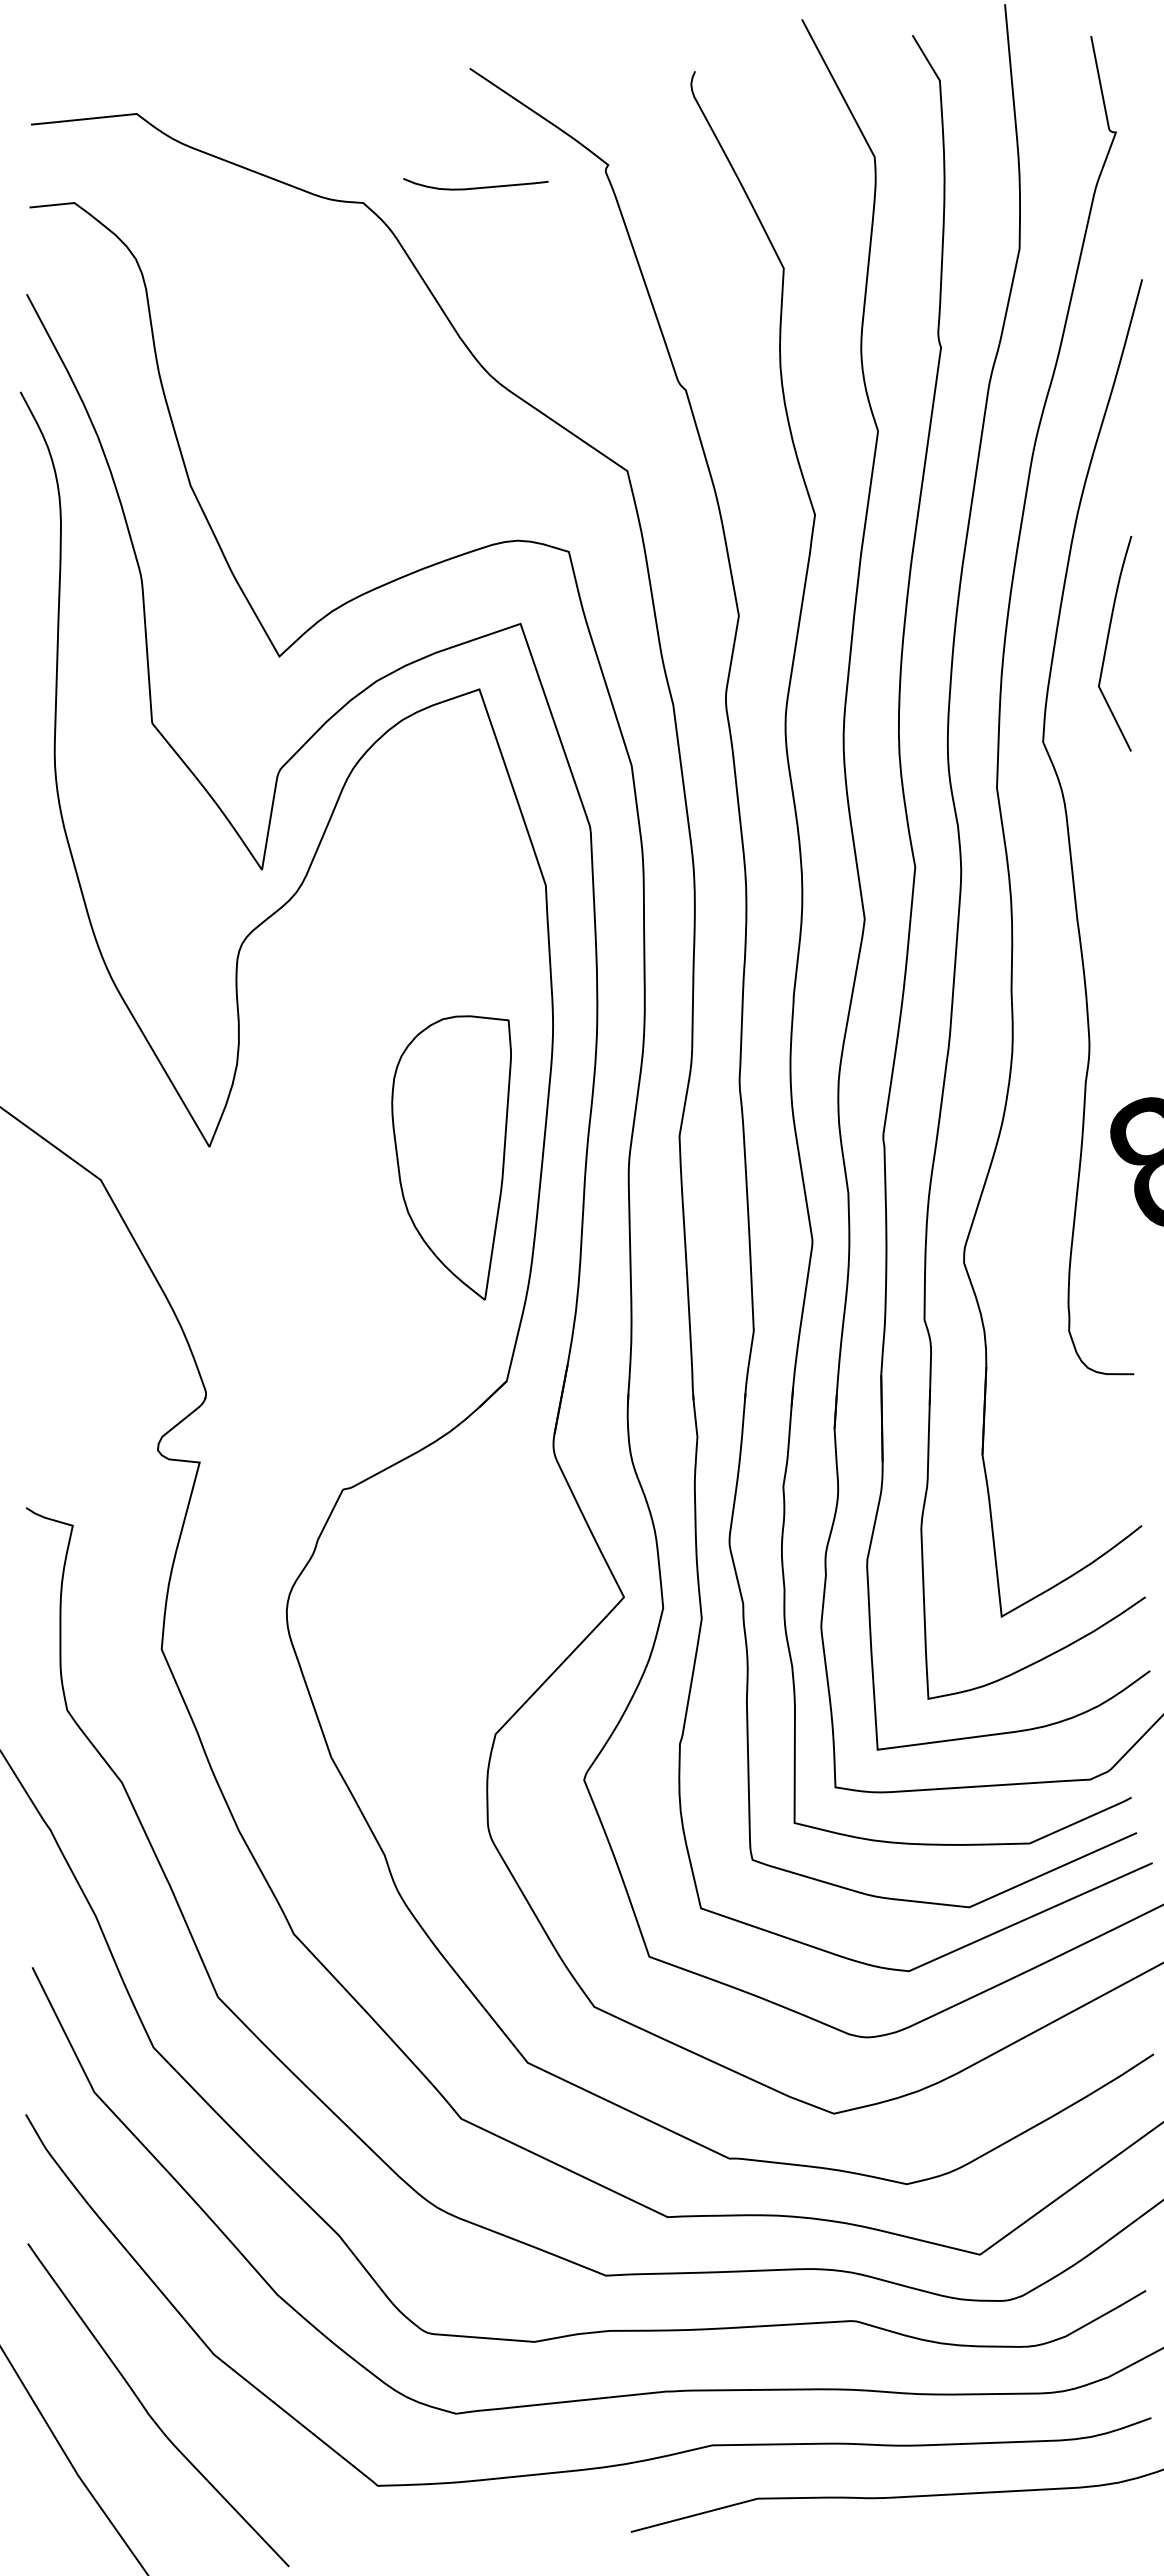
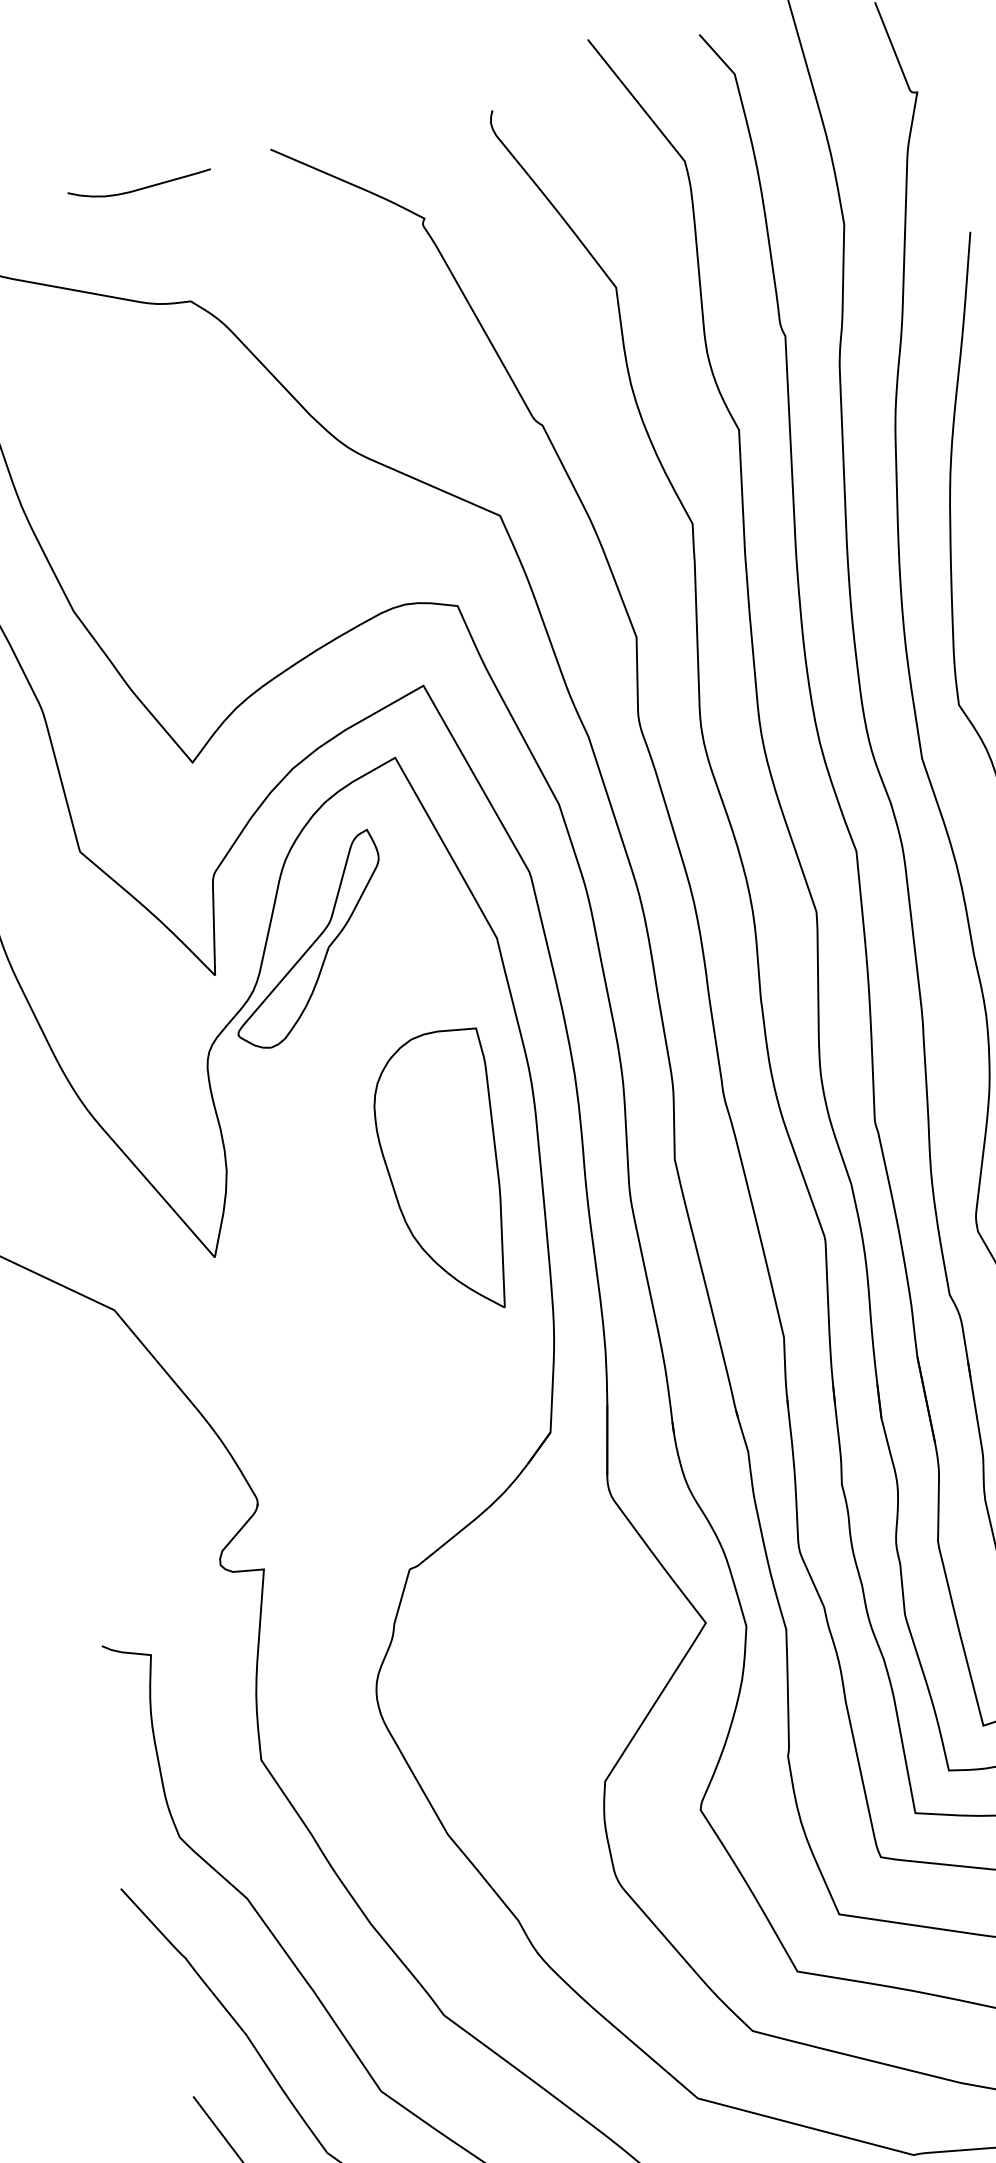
curve: (475, 187) -> (140, 188), moved
part: (359, 853) -> (307, 941), added
part: (451, 1157) -> (445, 1173), moved

